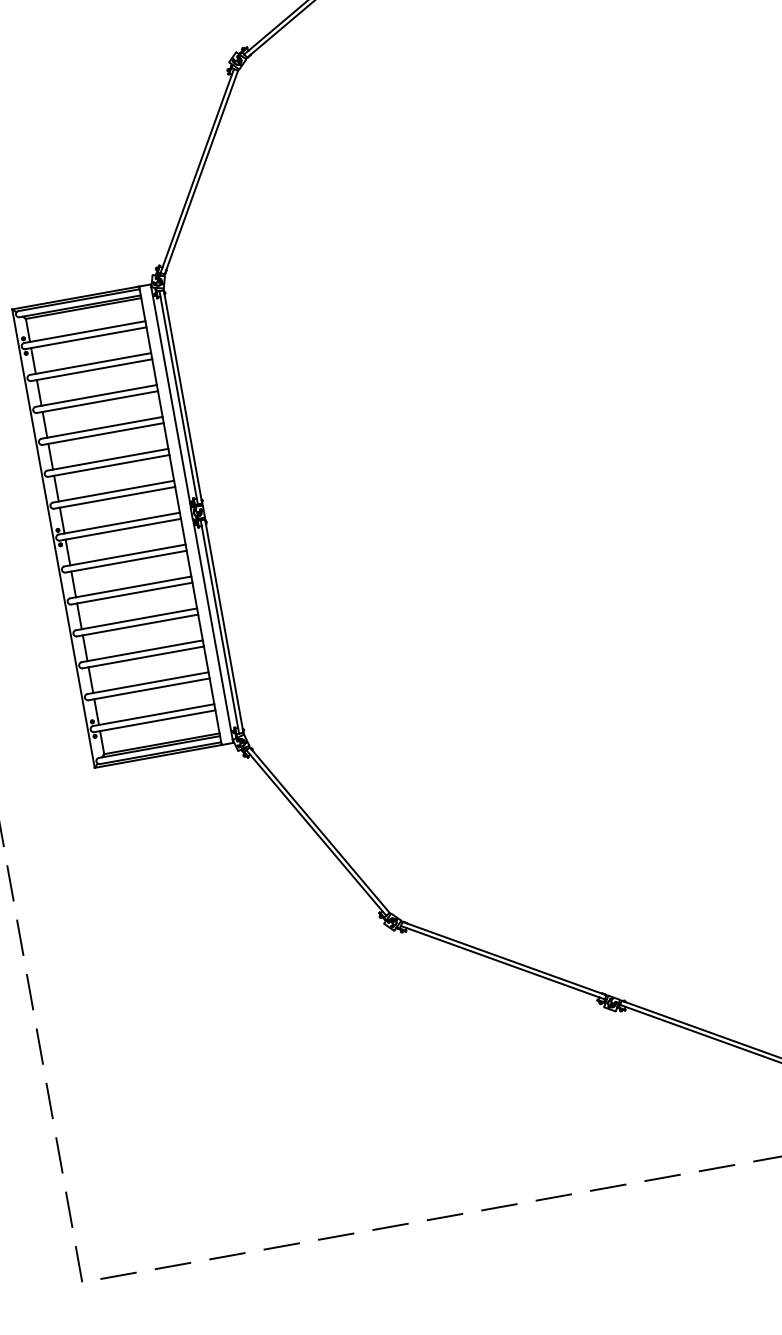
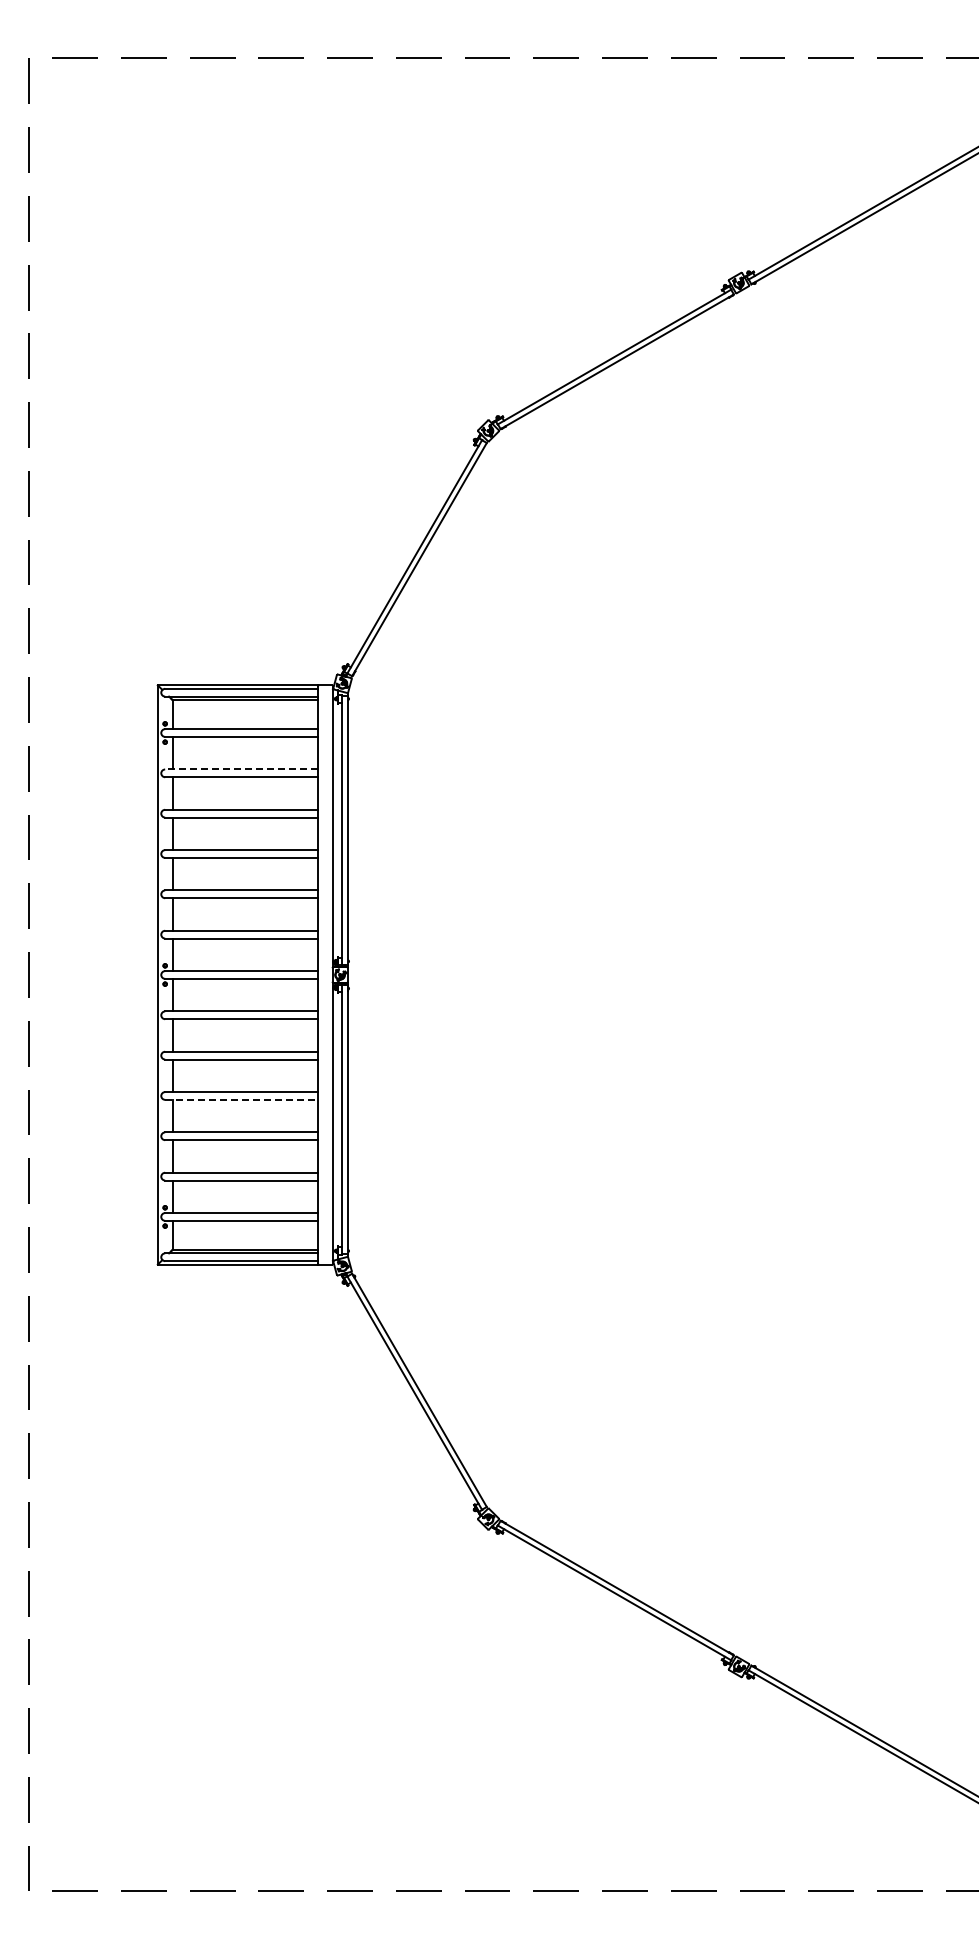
line: (90, 364) -> (241, 769), solid -> dashed
line: (137, 625) -> (241, 1099), solid -> dashed

